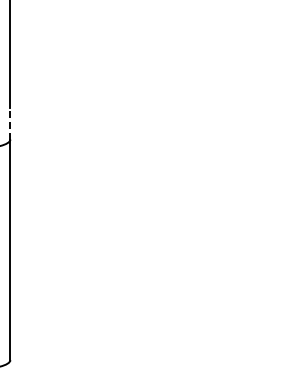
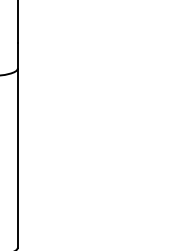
line: (10, 123) -> (17, 55), dashed -> solid

